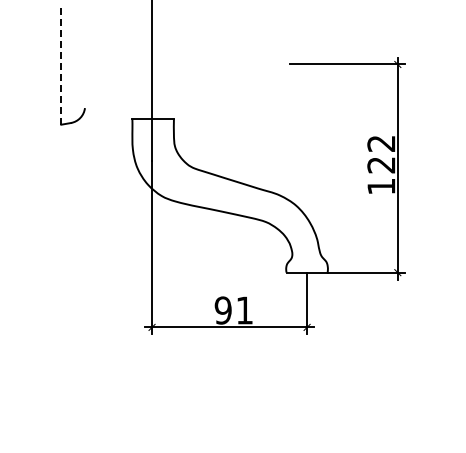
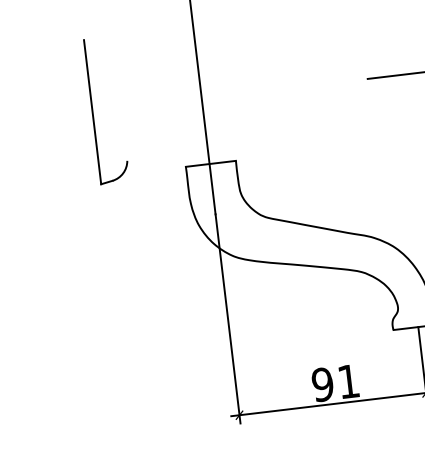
line: (61, 64) -> (92, 111), dashed -> solid

